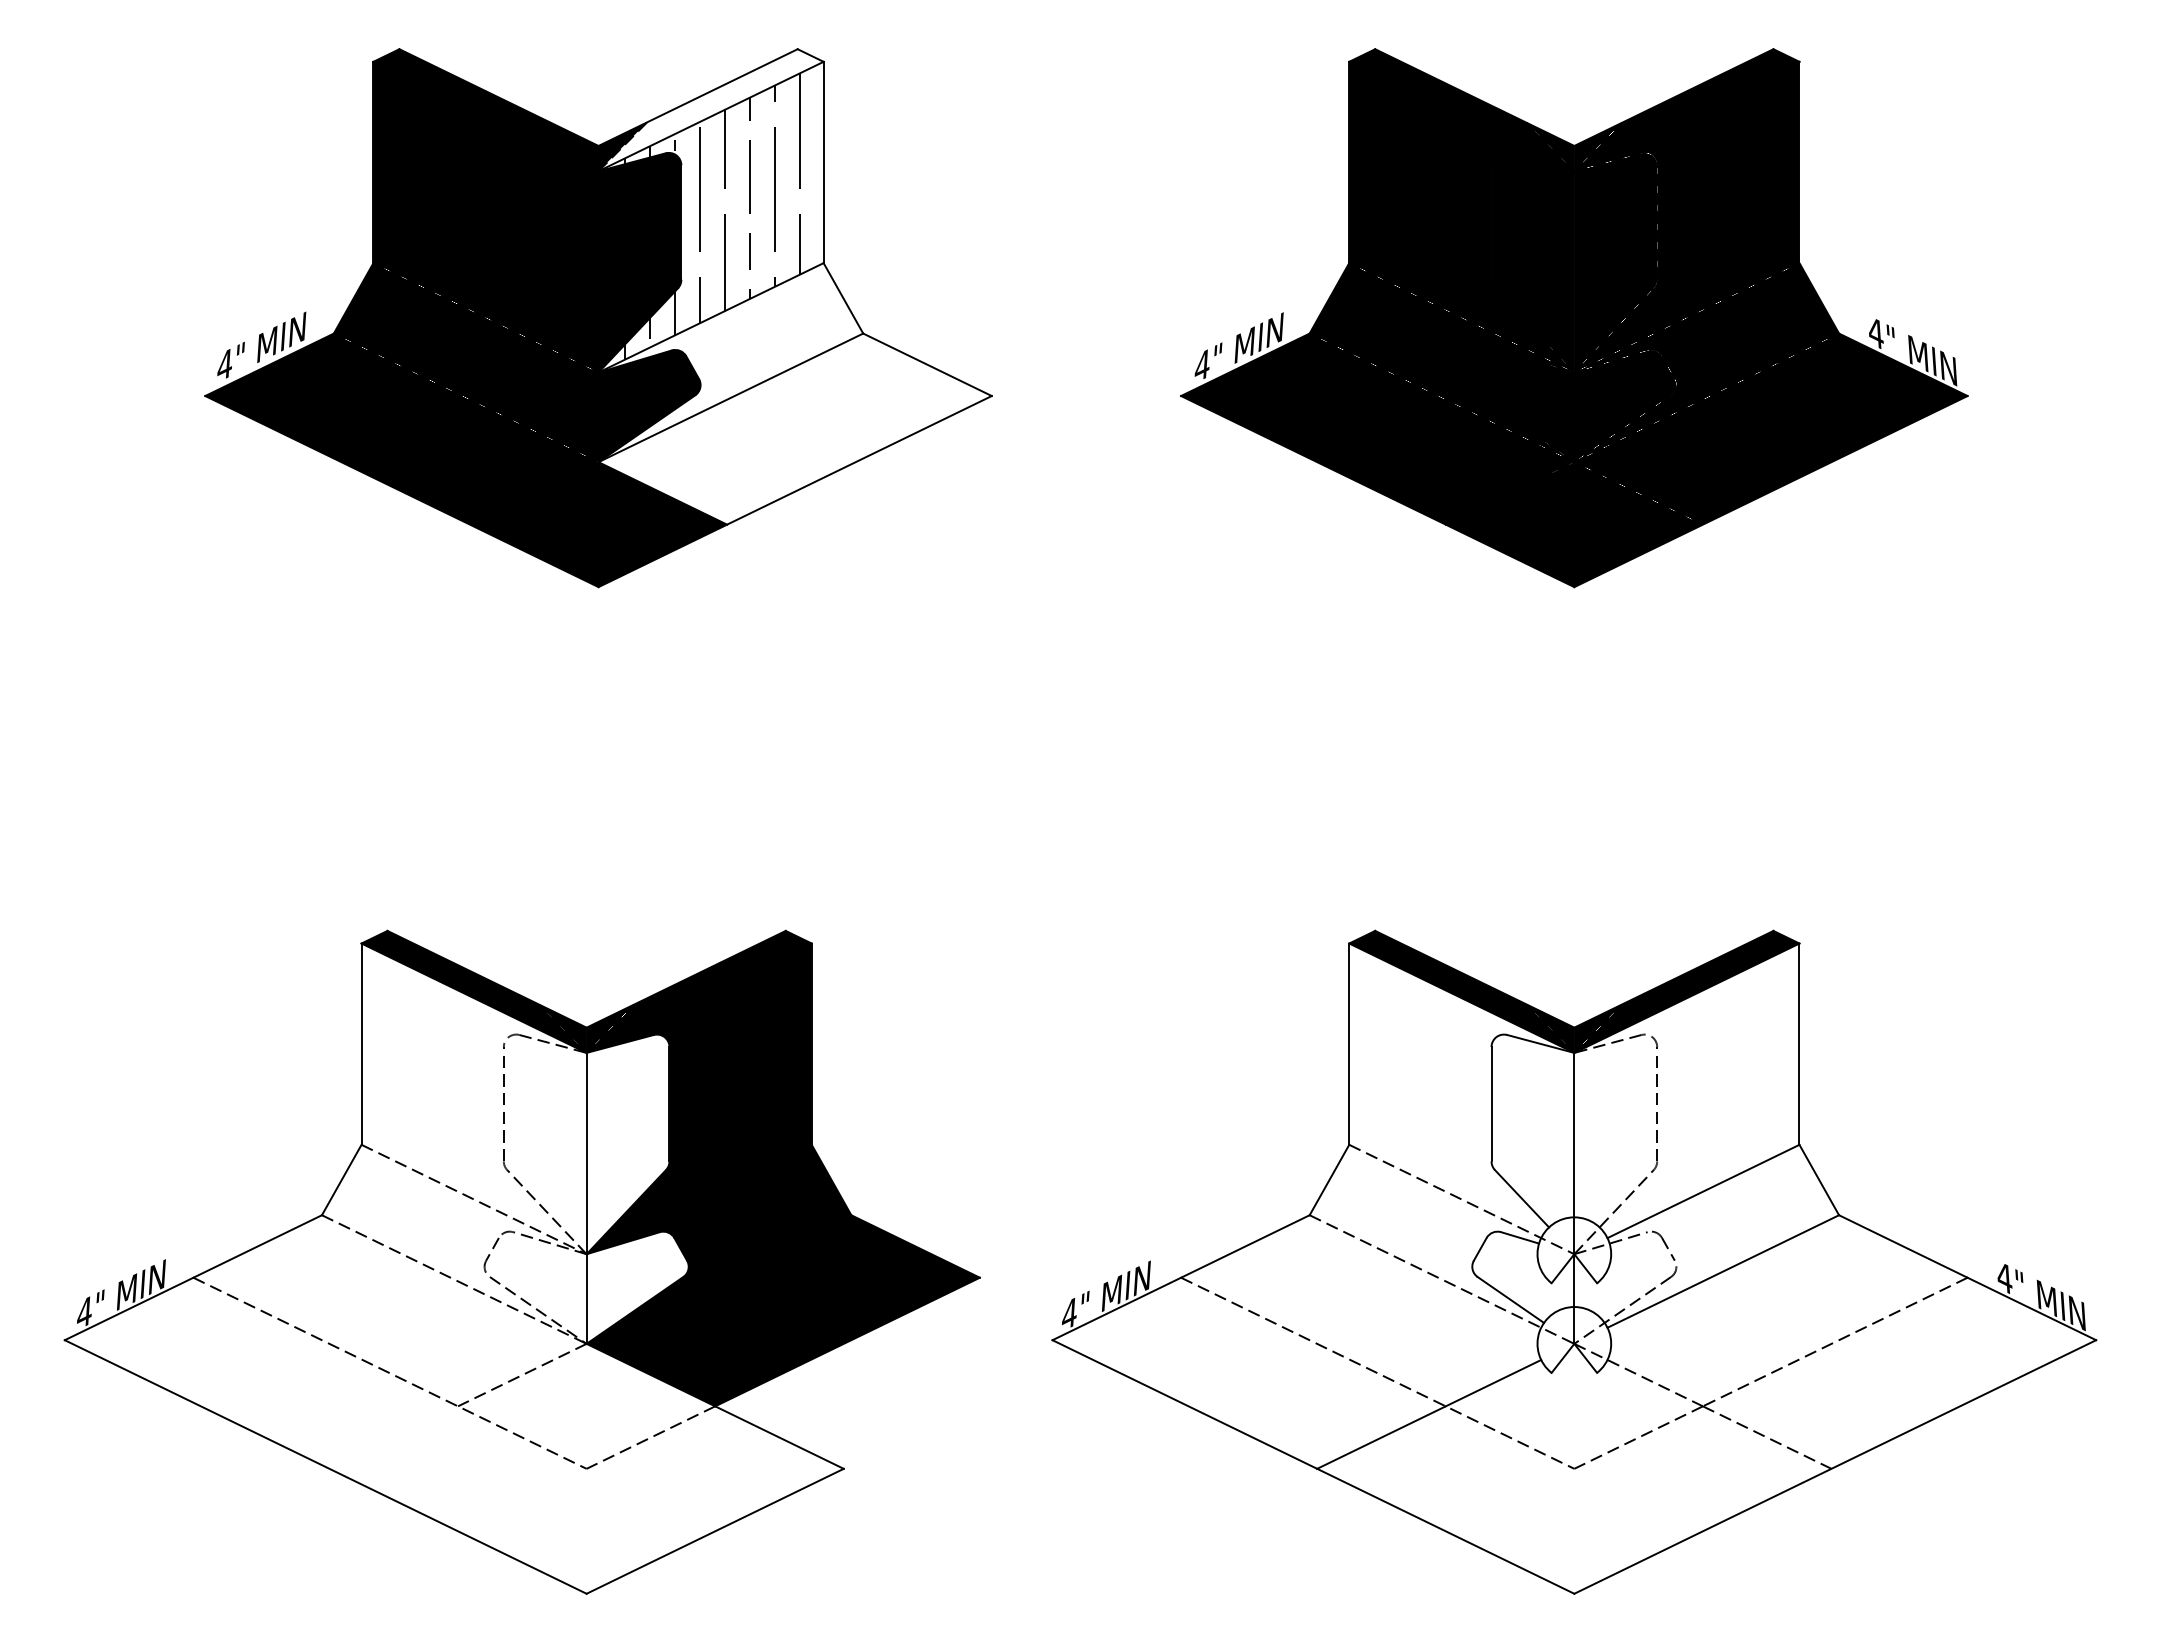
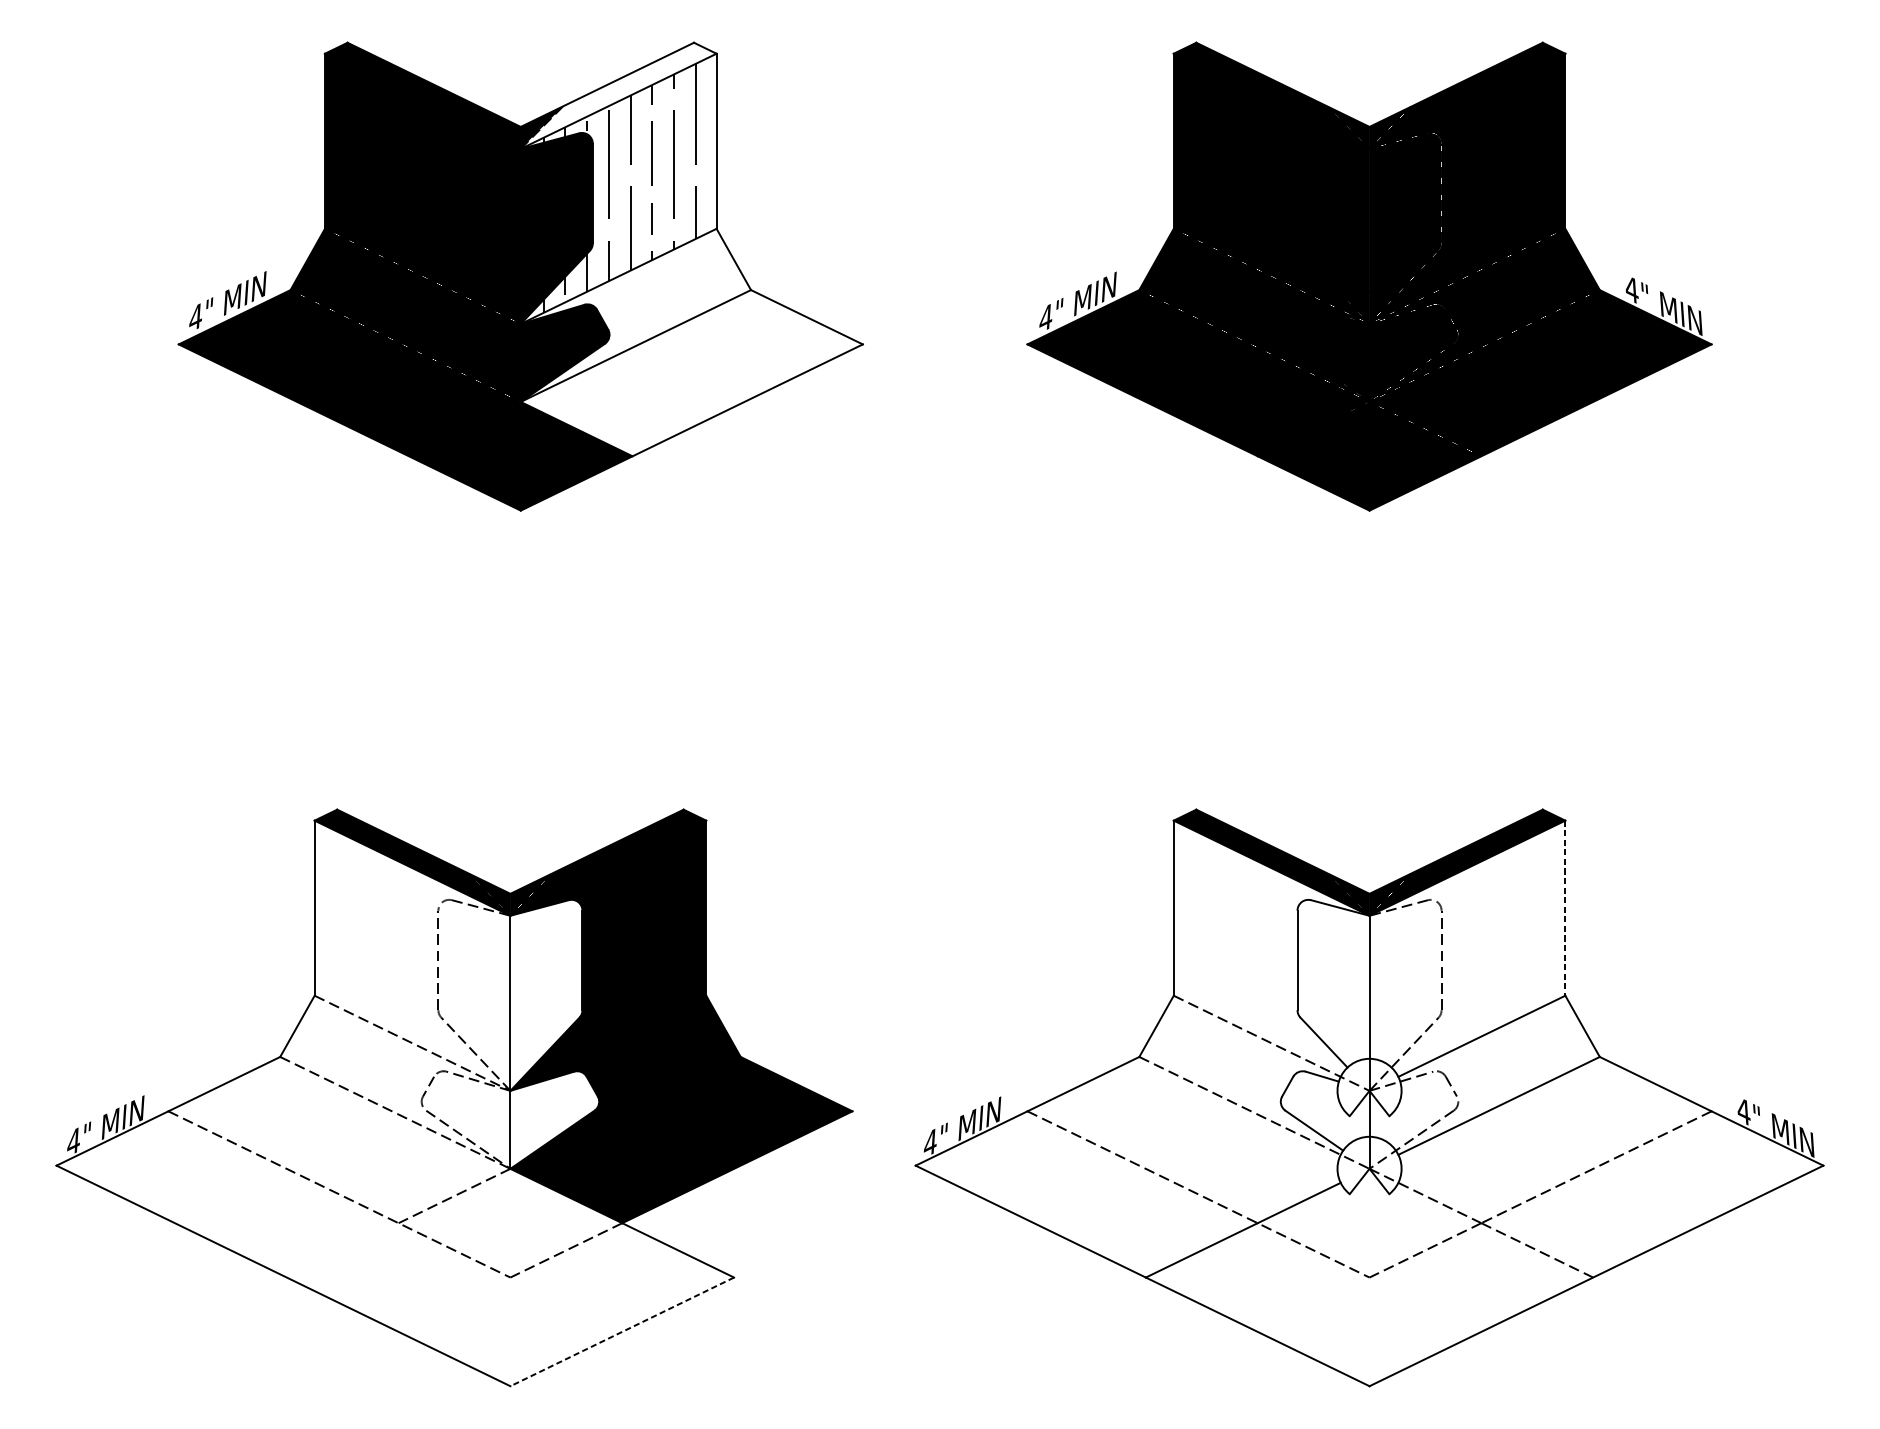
line: (1799, 1044) -> (1565, 908), solid -> dashed
line: (715, 1531) -> (622, 1332), solid -> dashed

